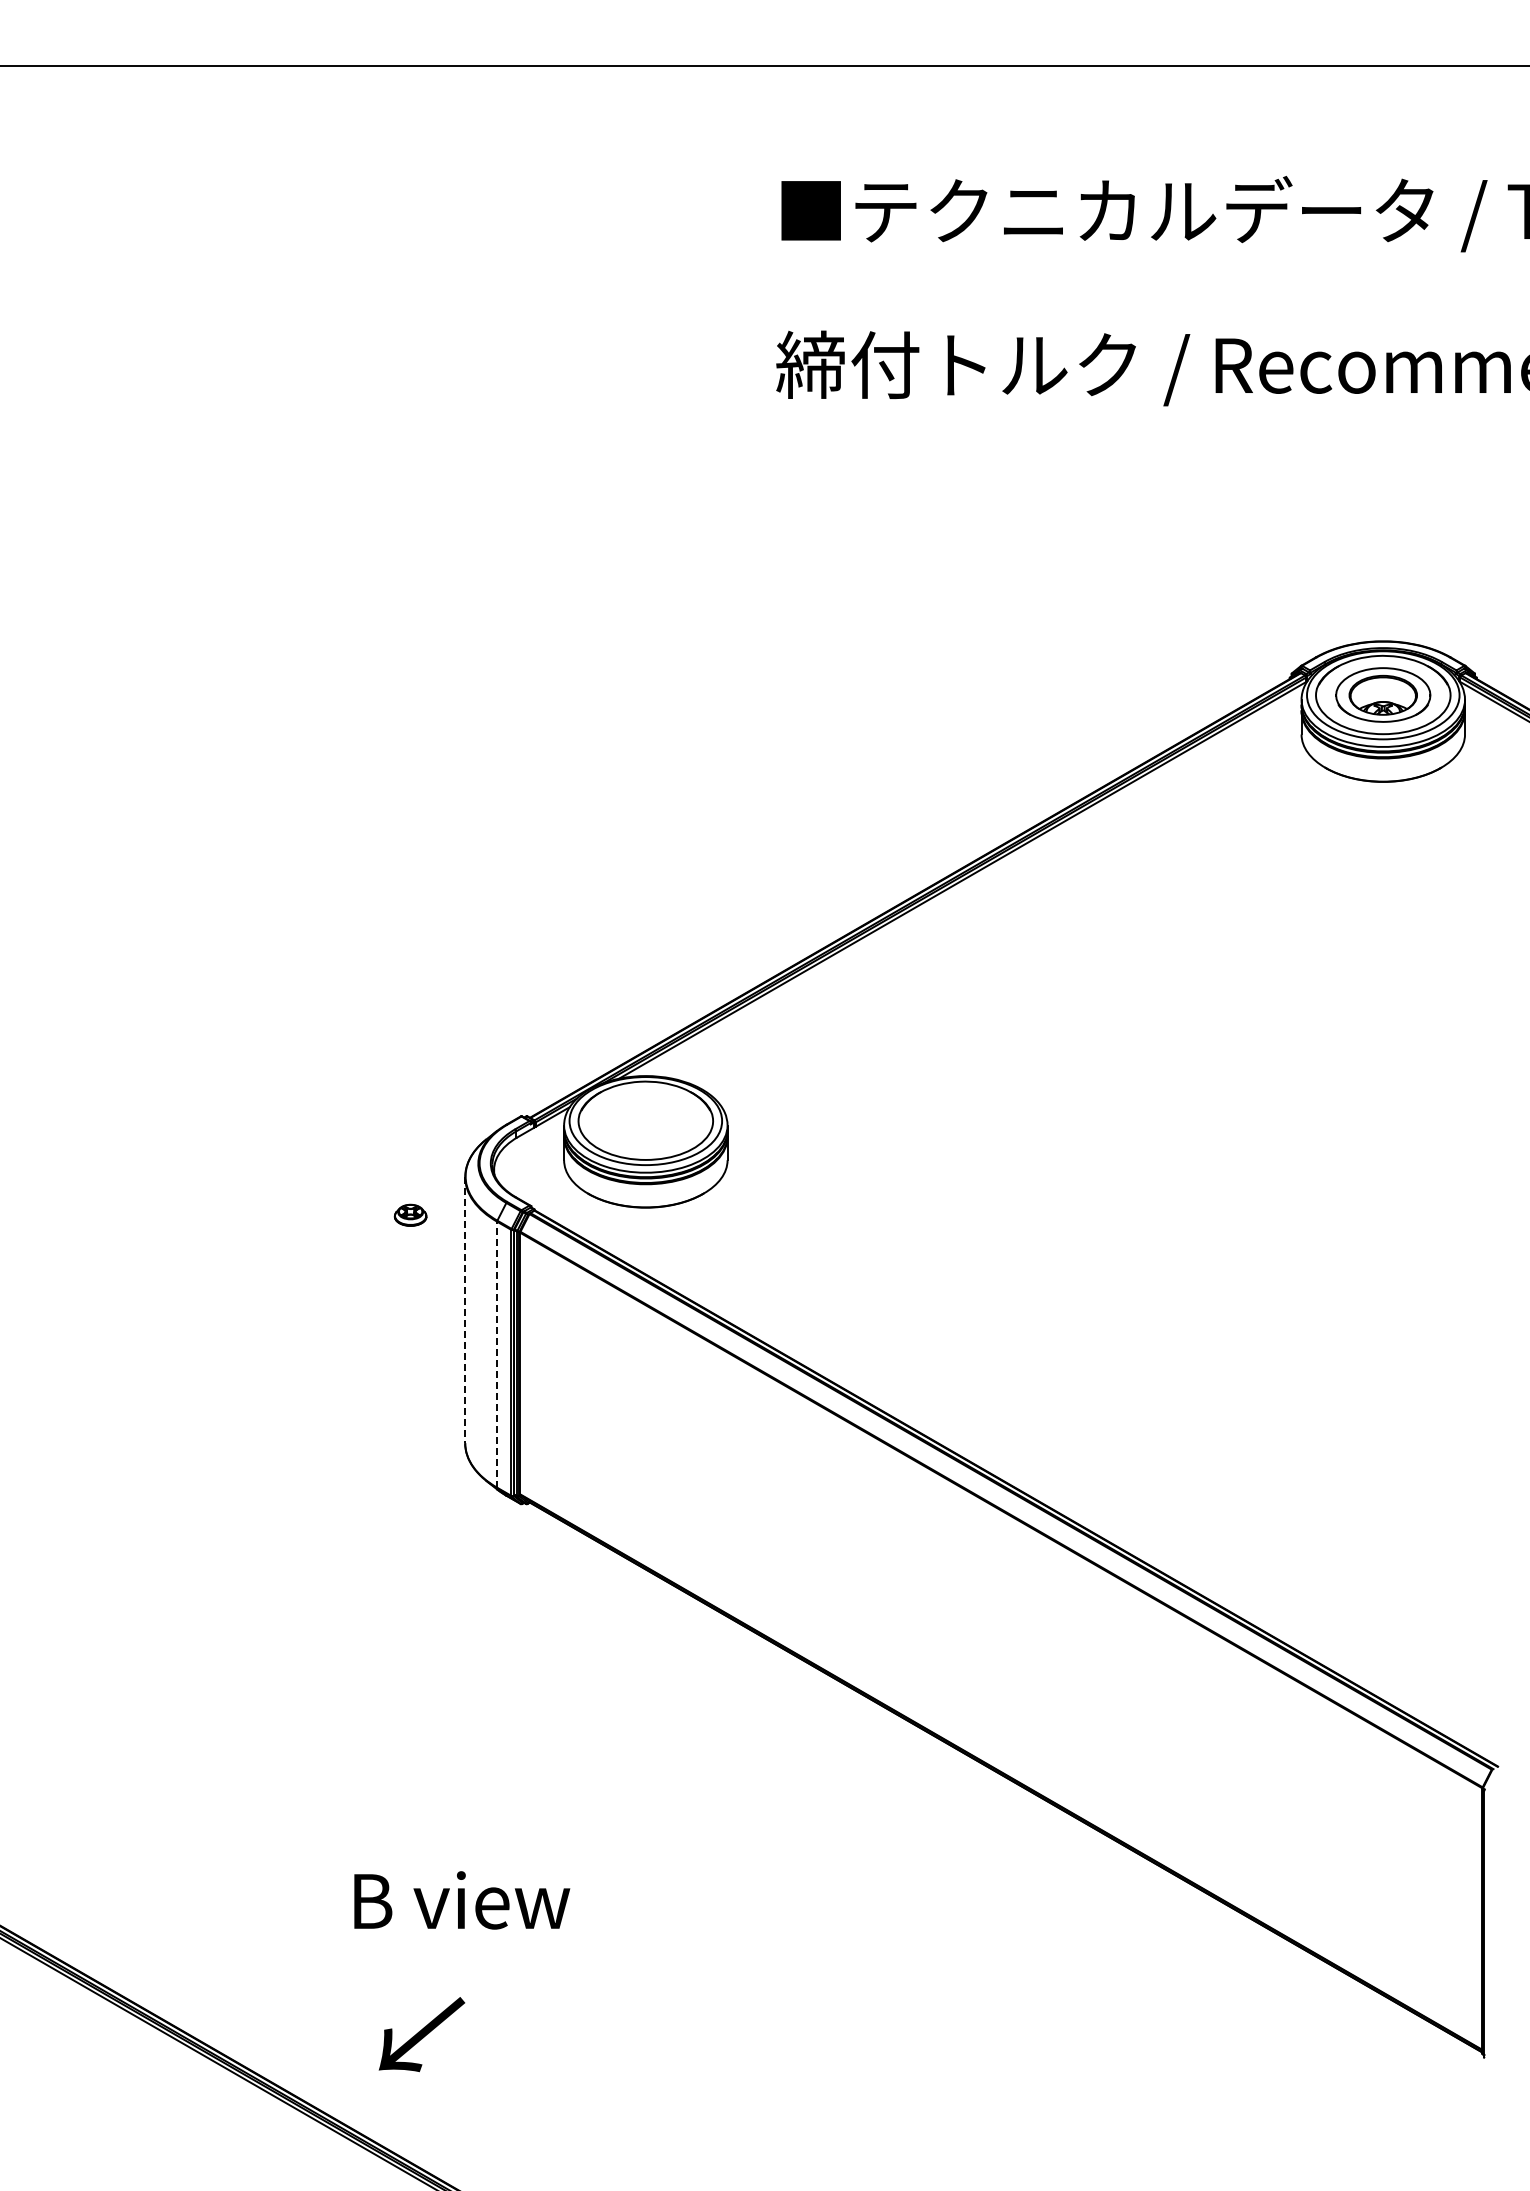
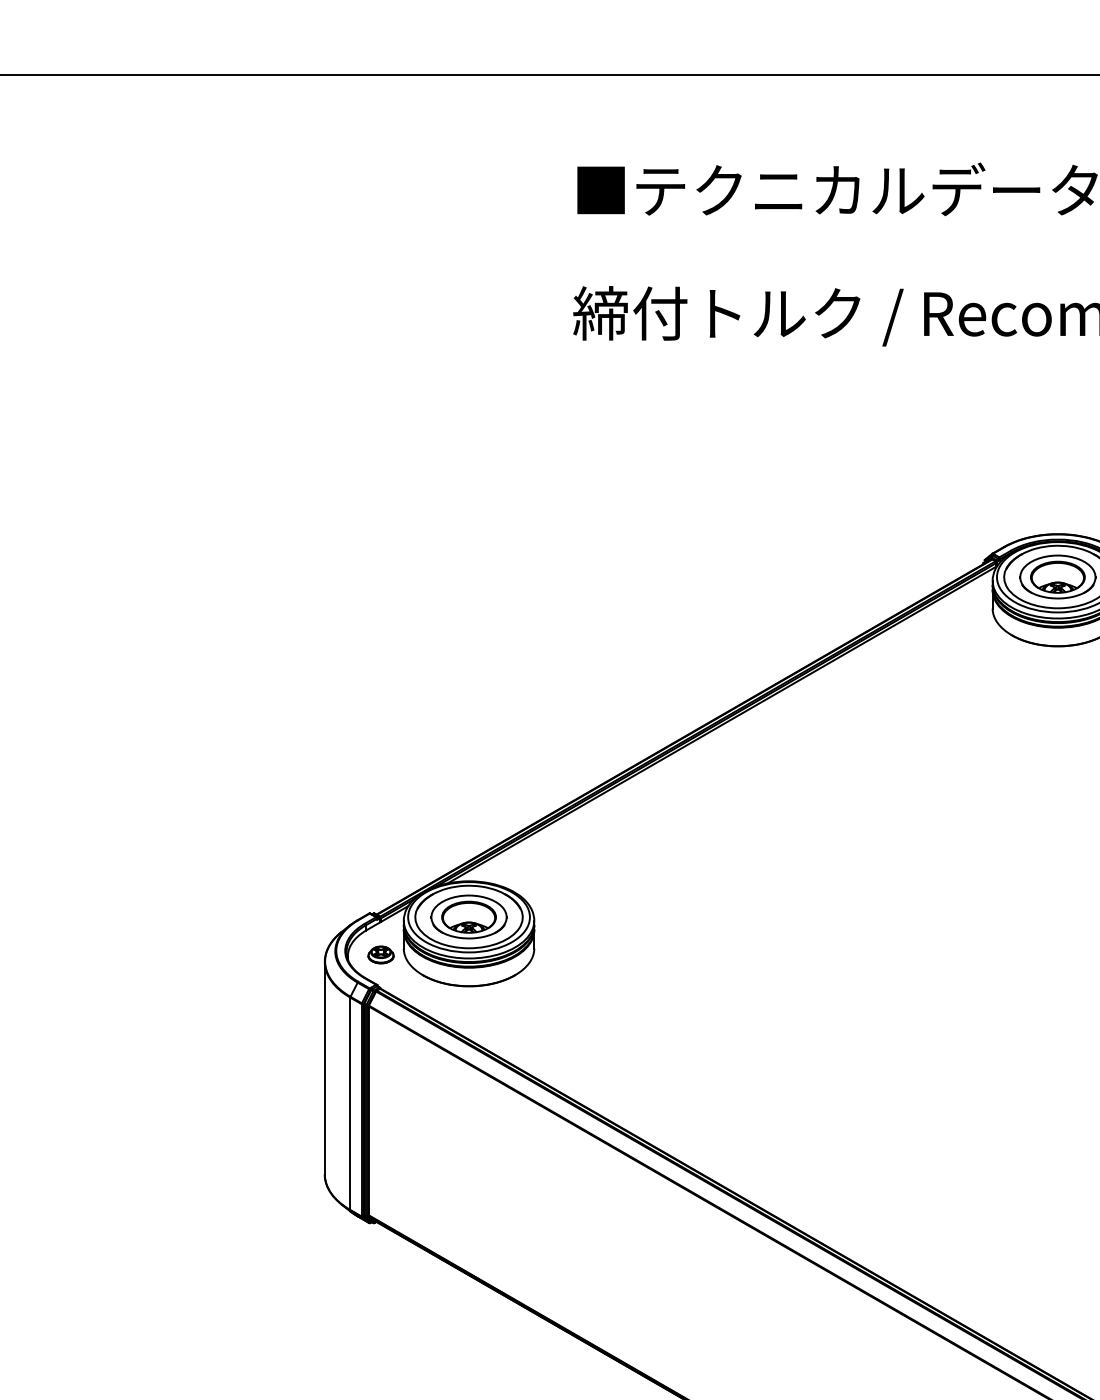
part: (645, 1120) -> (468, 916), added
part: (410, 1214) -> (380, 954), moved
line: (465, 1310) -> (325, 1068), dashed -> solid
line: (497, 1354) -> (350, 1103), dashed -> solid

